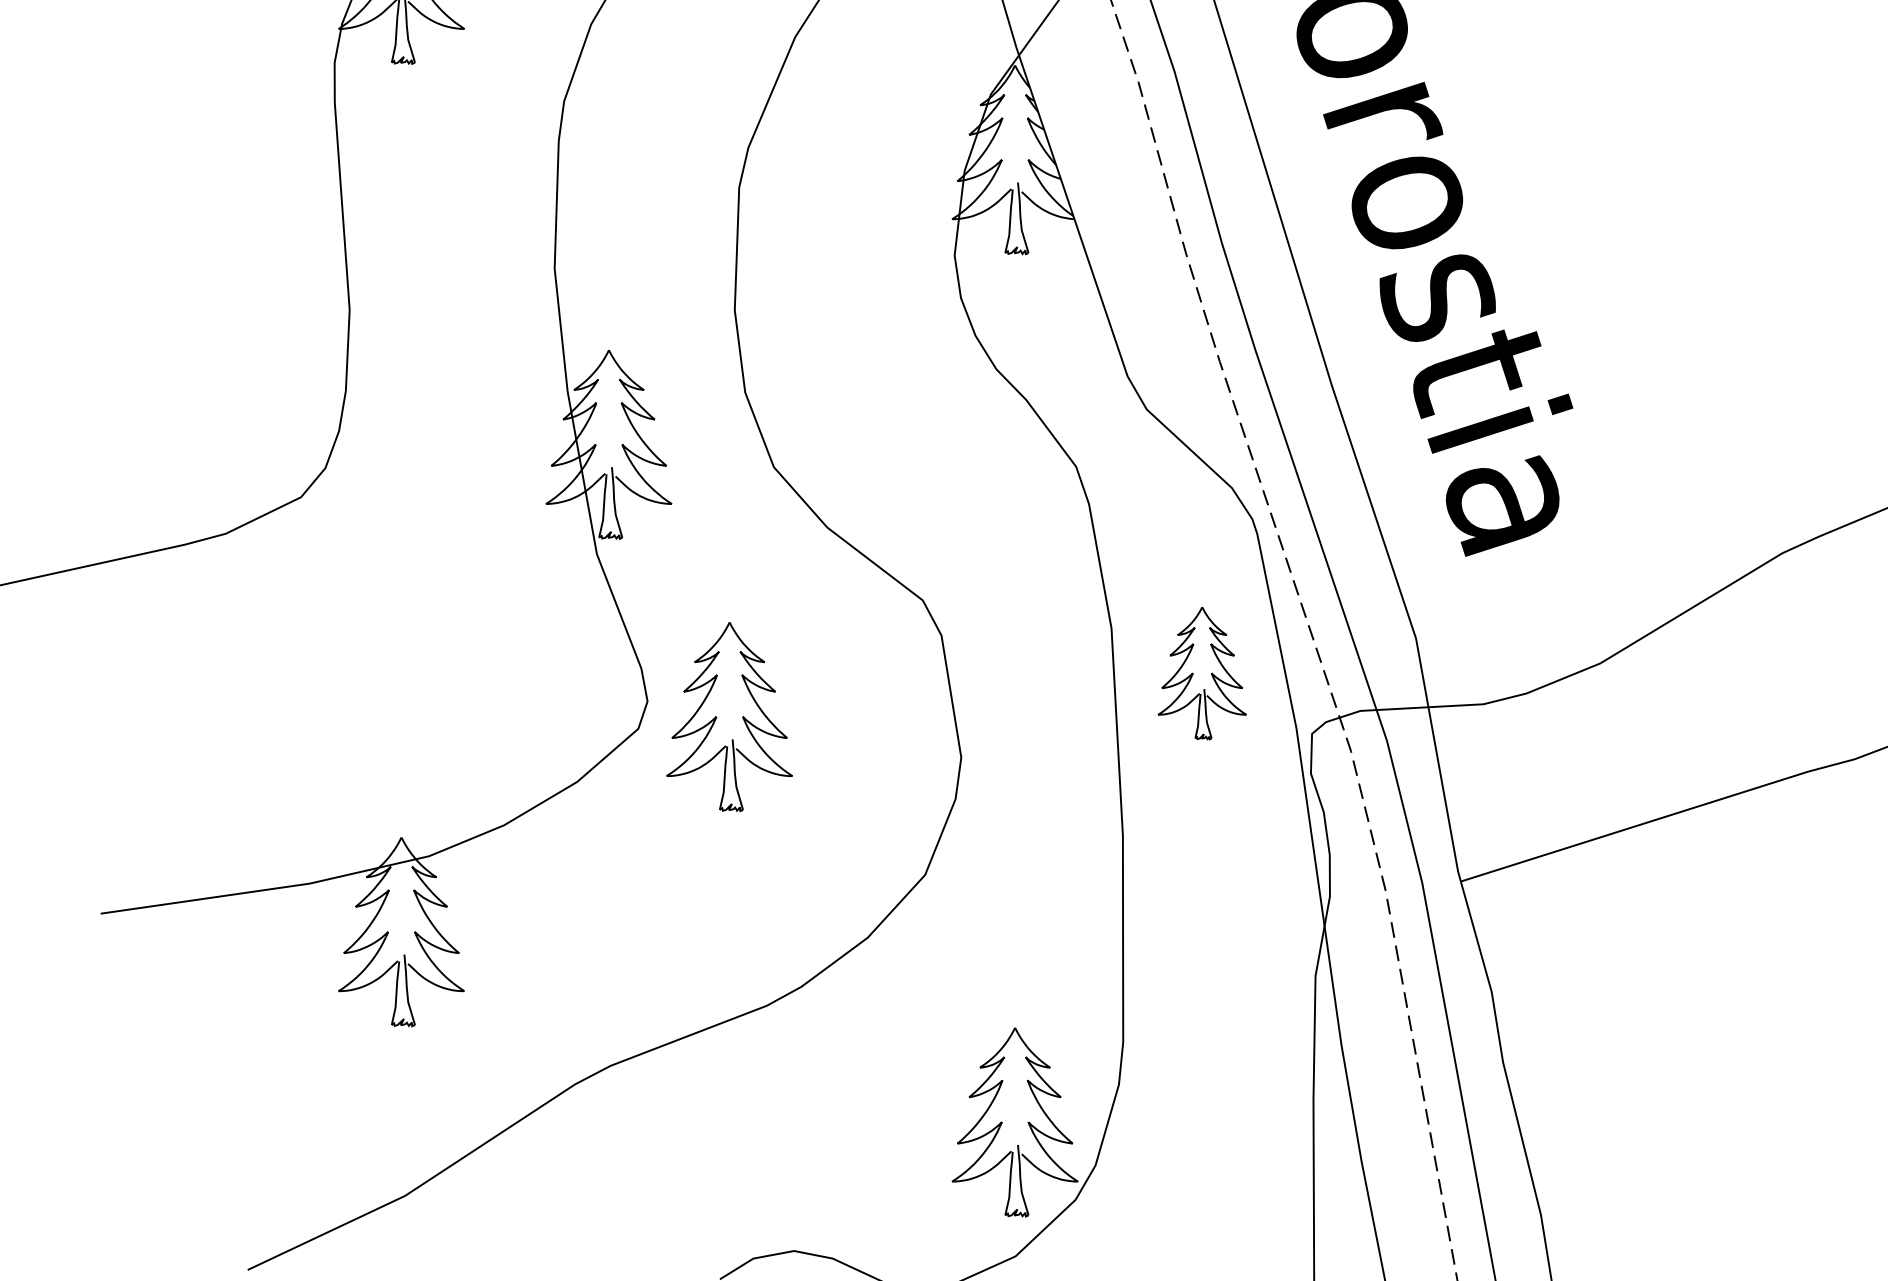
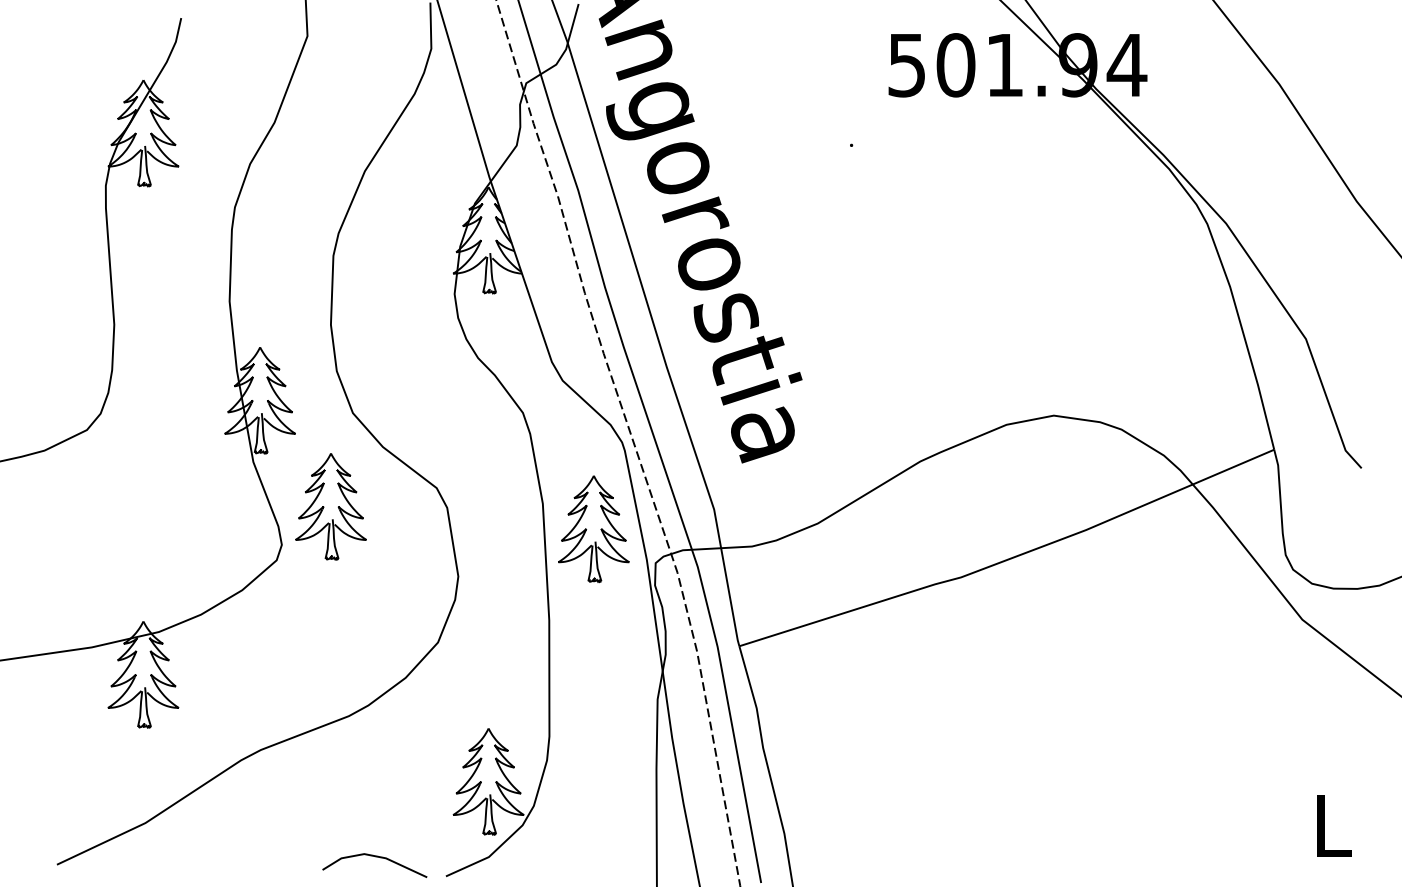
part: (1201, 674) -> (593, 529), size x1.43
part: (728, 716) -> (330, 506), moved

